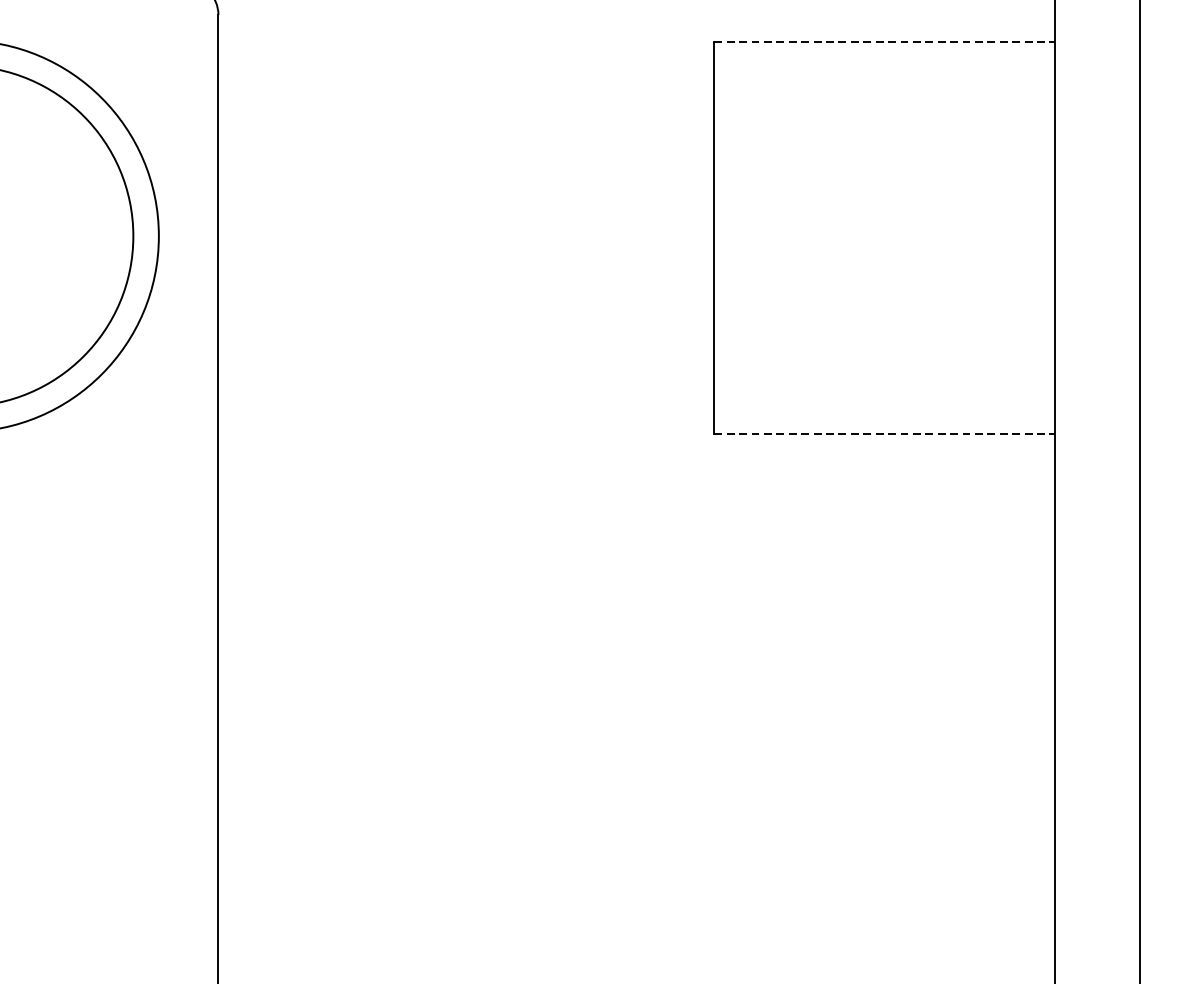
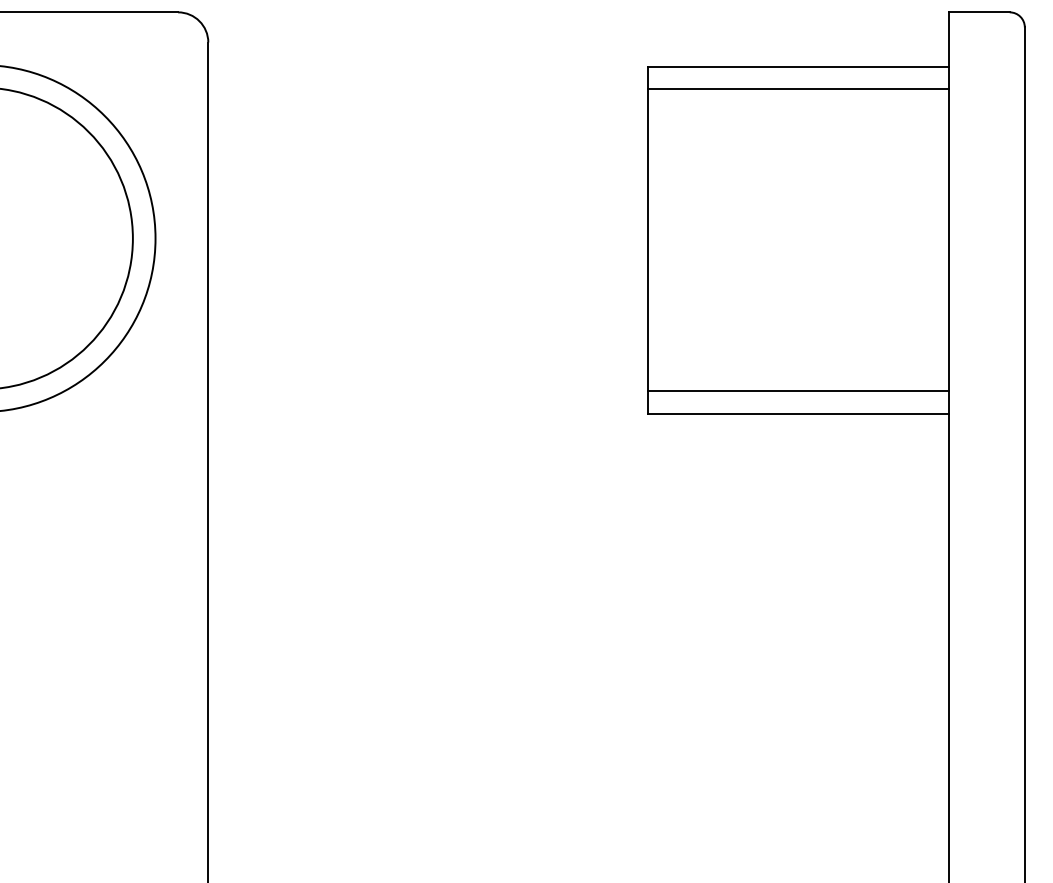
line: (884, 42) -> (798, 66), dashed -> solid
line: (884, 68) -> (798, 89), added
line: (884, 407) -> (798, 390), added
line: (884, 433) -> (798, 413), dashed -> solid

